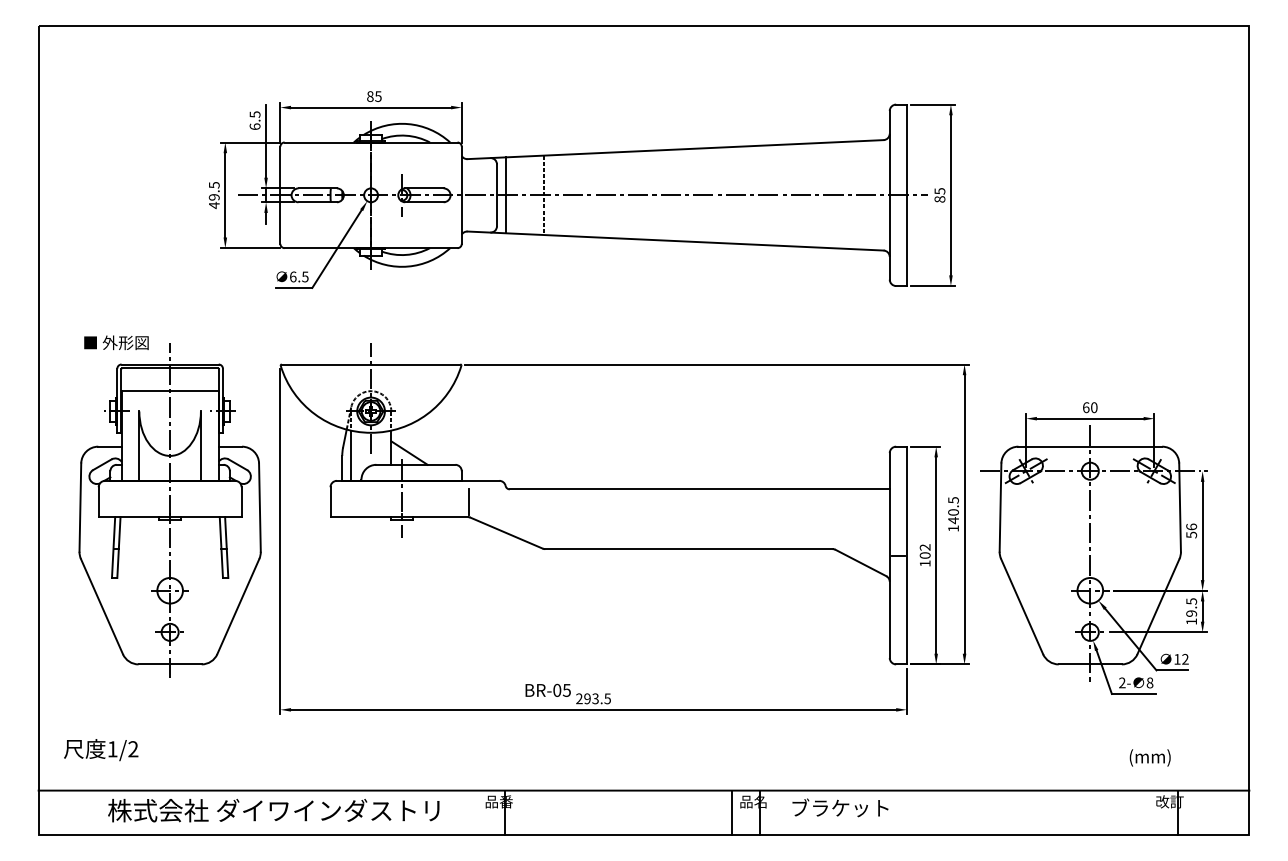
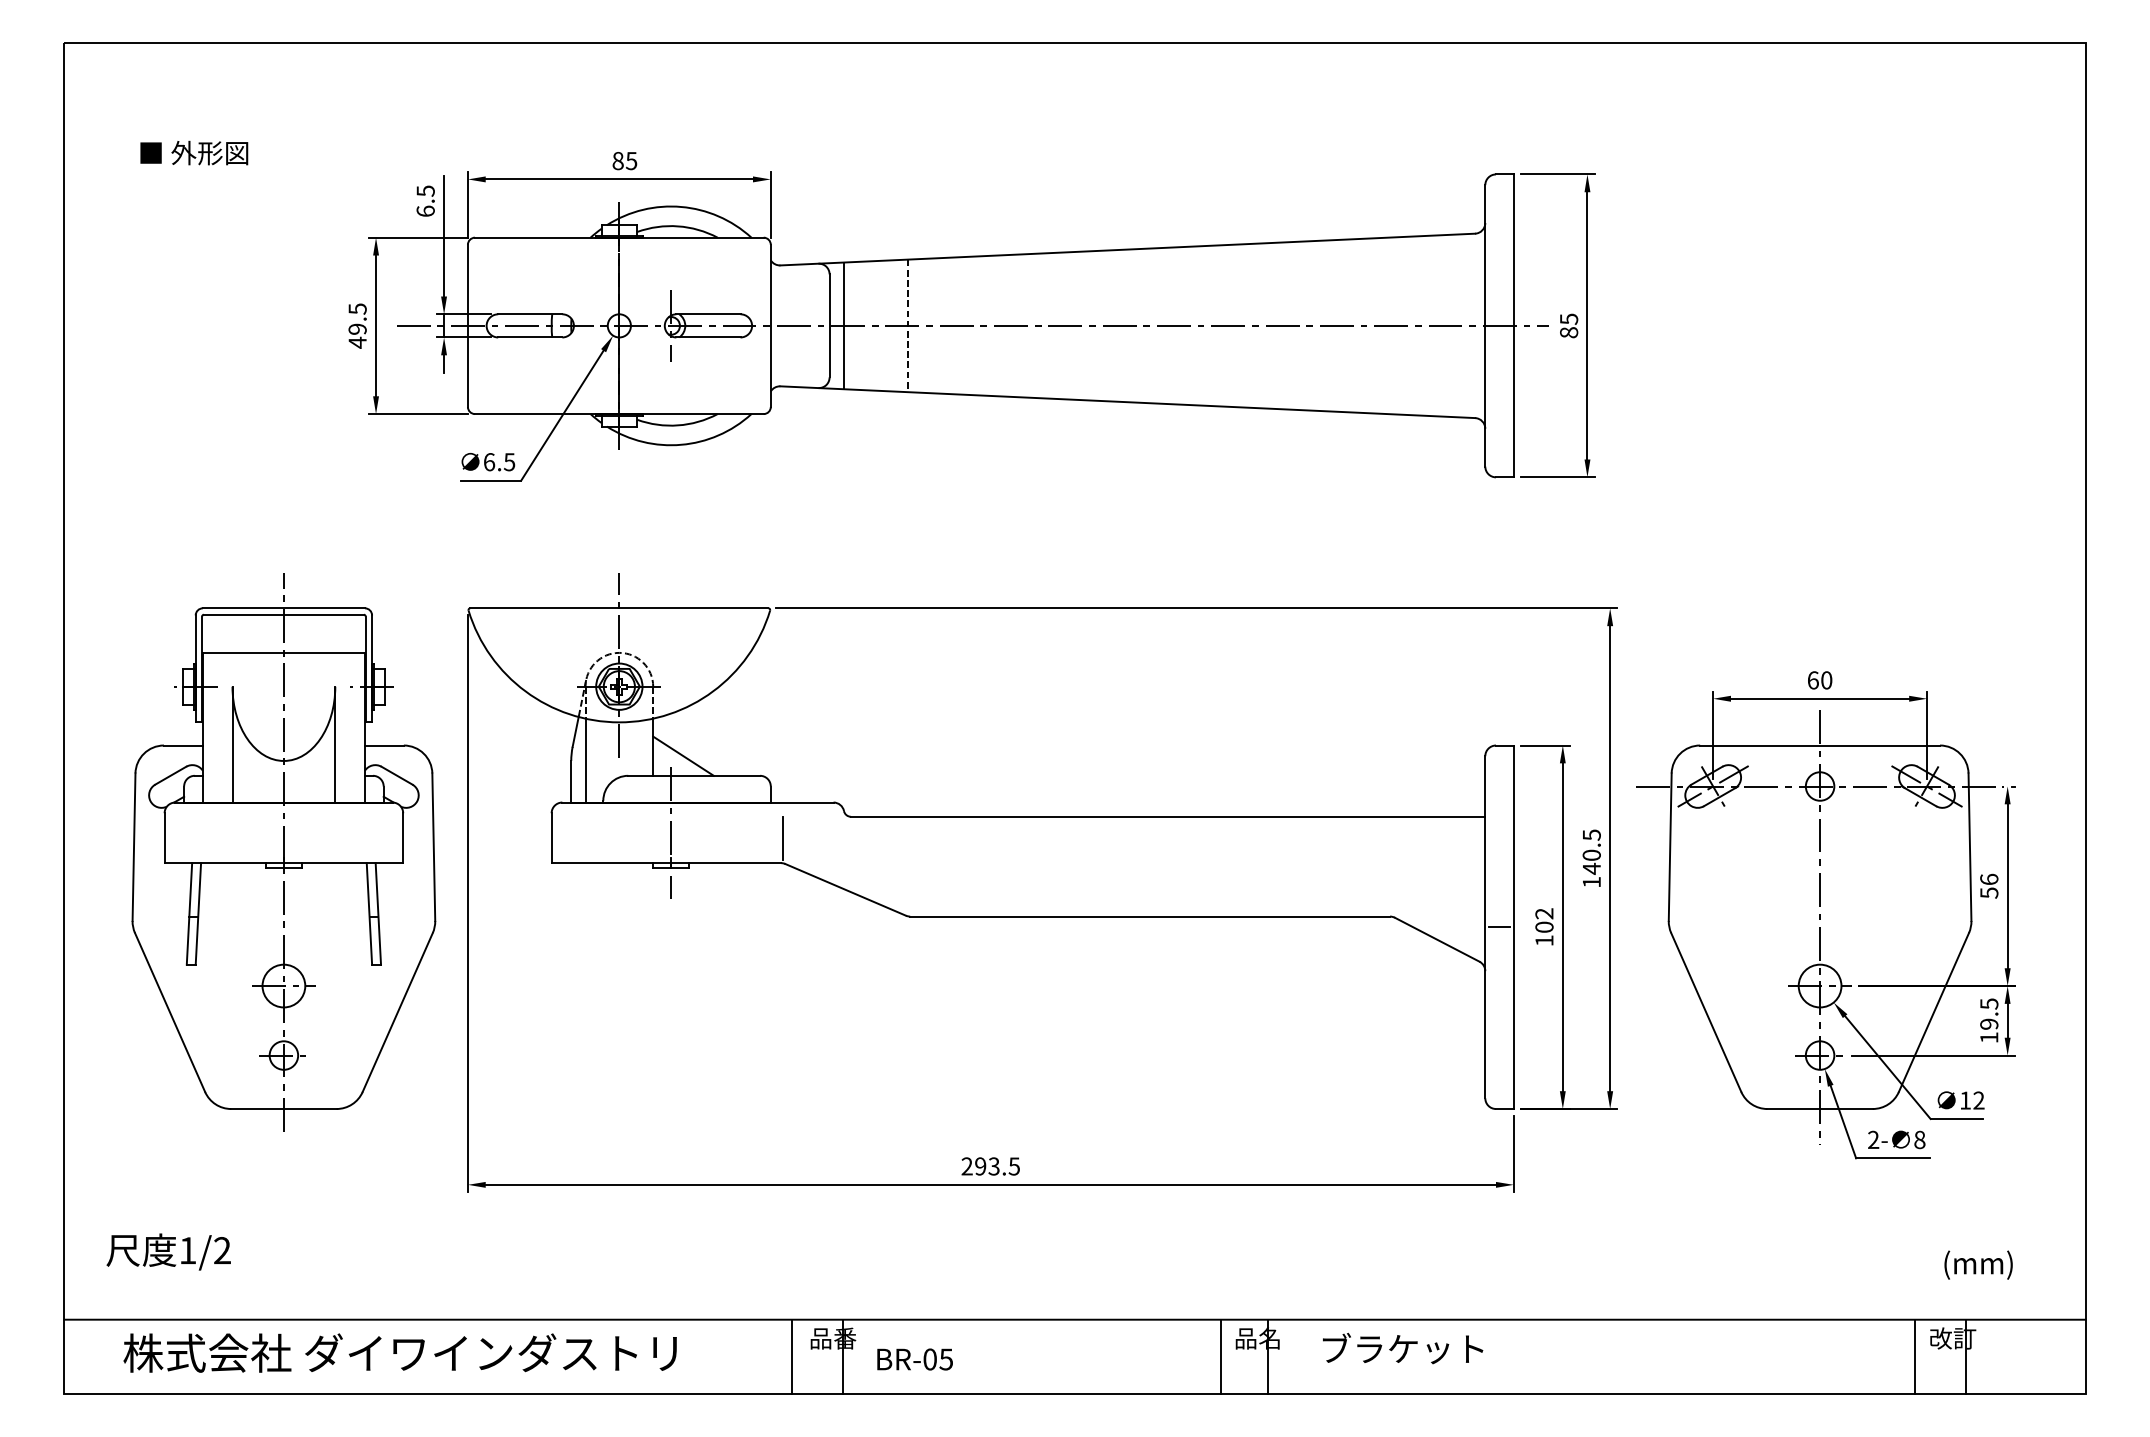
text: (116, 342) -> (194, 152), moved
text: (547, 689) -> (913, 1357), moved
text: (1149, 757) -> (1977, 1264), moved
text: (273, 810) -> (399, 1352), moved
line: (474, 813) -> (792, 1357), added
line: (1147, 813) -> (1915, 1357), added

